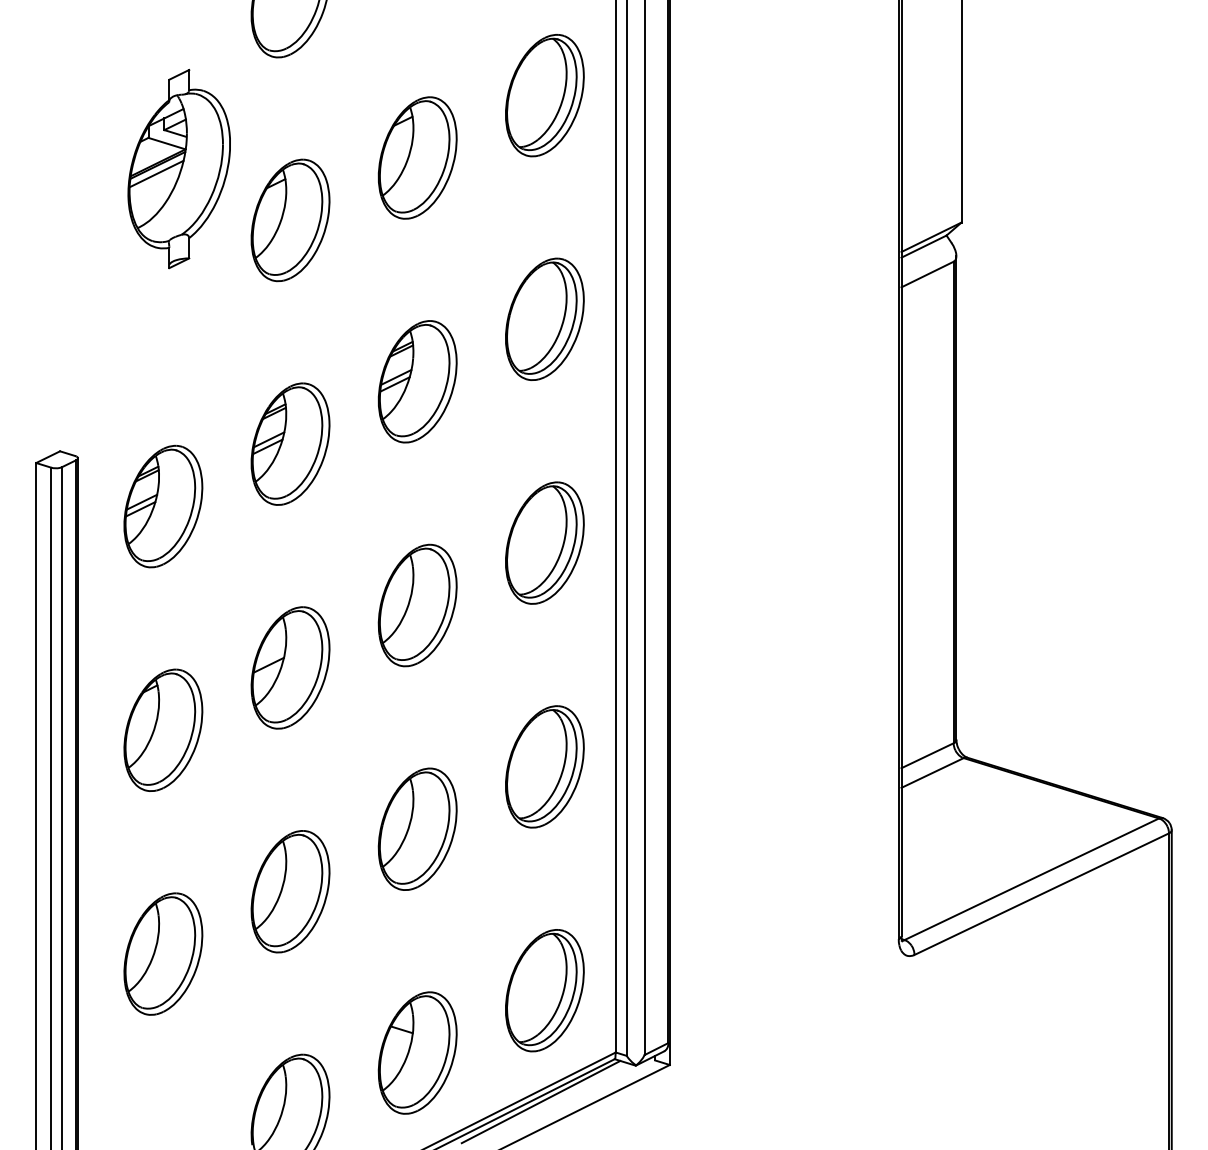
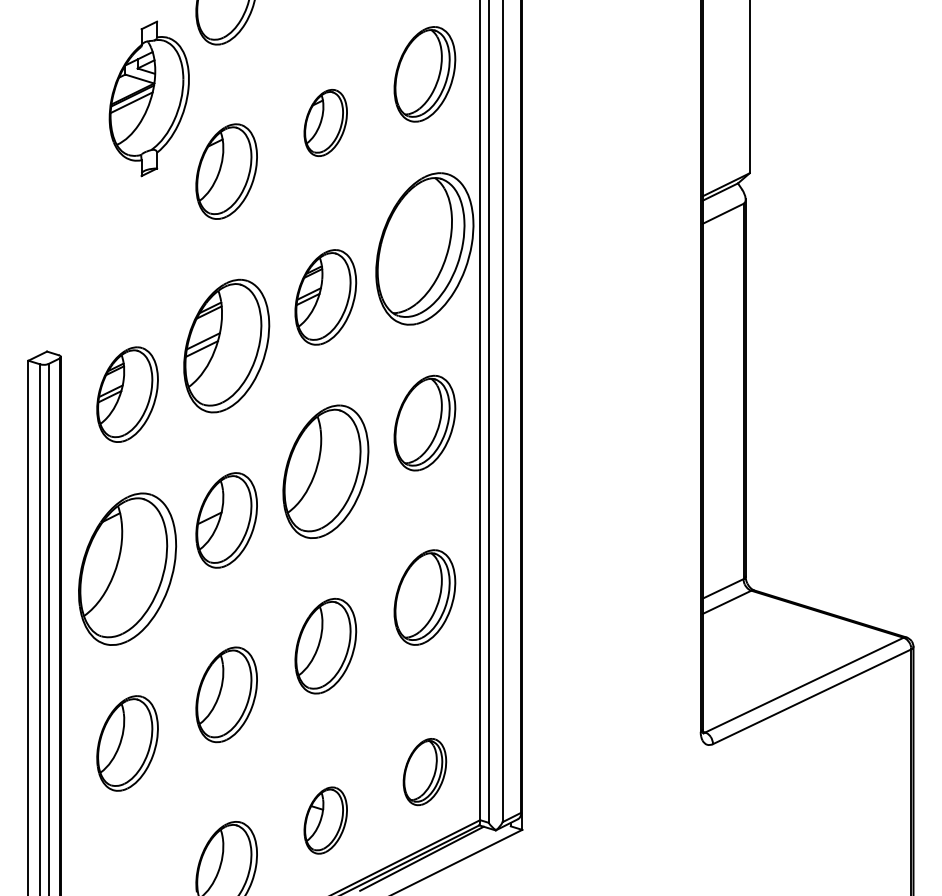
part: (417, 157) -> (325, 122), size x0.7
part: (178, 168) -> (148, 98), moved
part: (544, 318) -> (424, 248), size x1.6
part: (290, 443) -> (226, 345), size x1.4
part: (417, 605) -> (325, 471), size x1.4
part: (163, 729) -> (127, 568), size x1.6
part: (544, 990) -> (424, 771), size x0.7
part: (417, 1052) -> (325, 820), size x0.7

